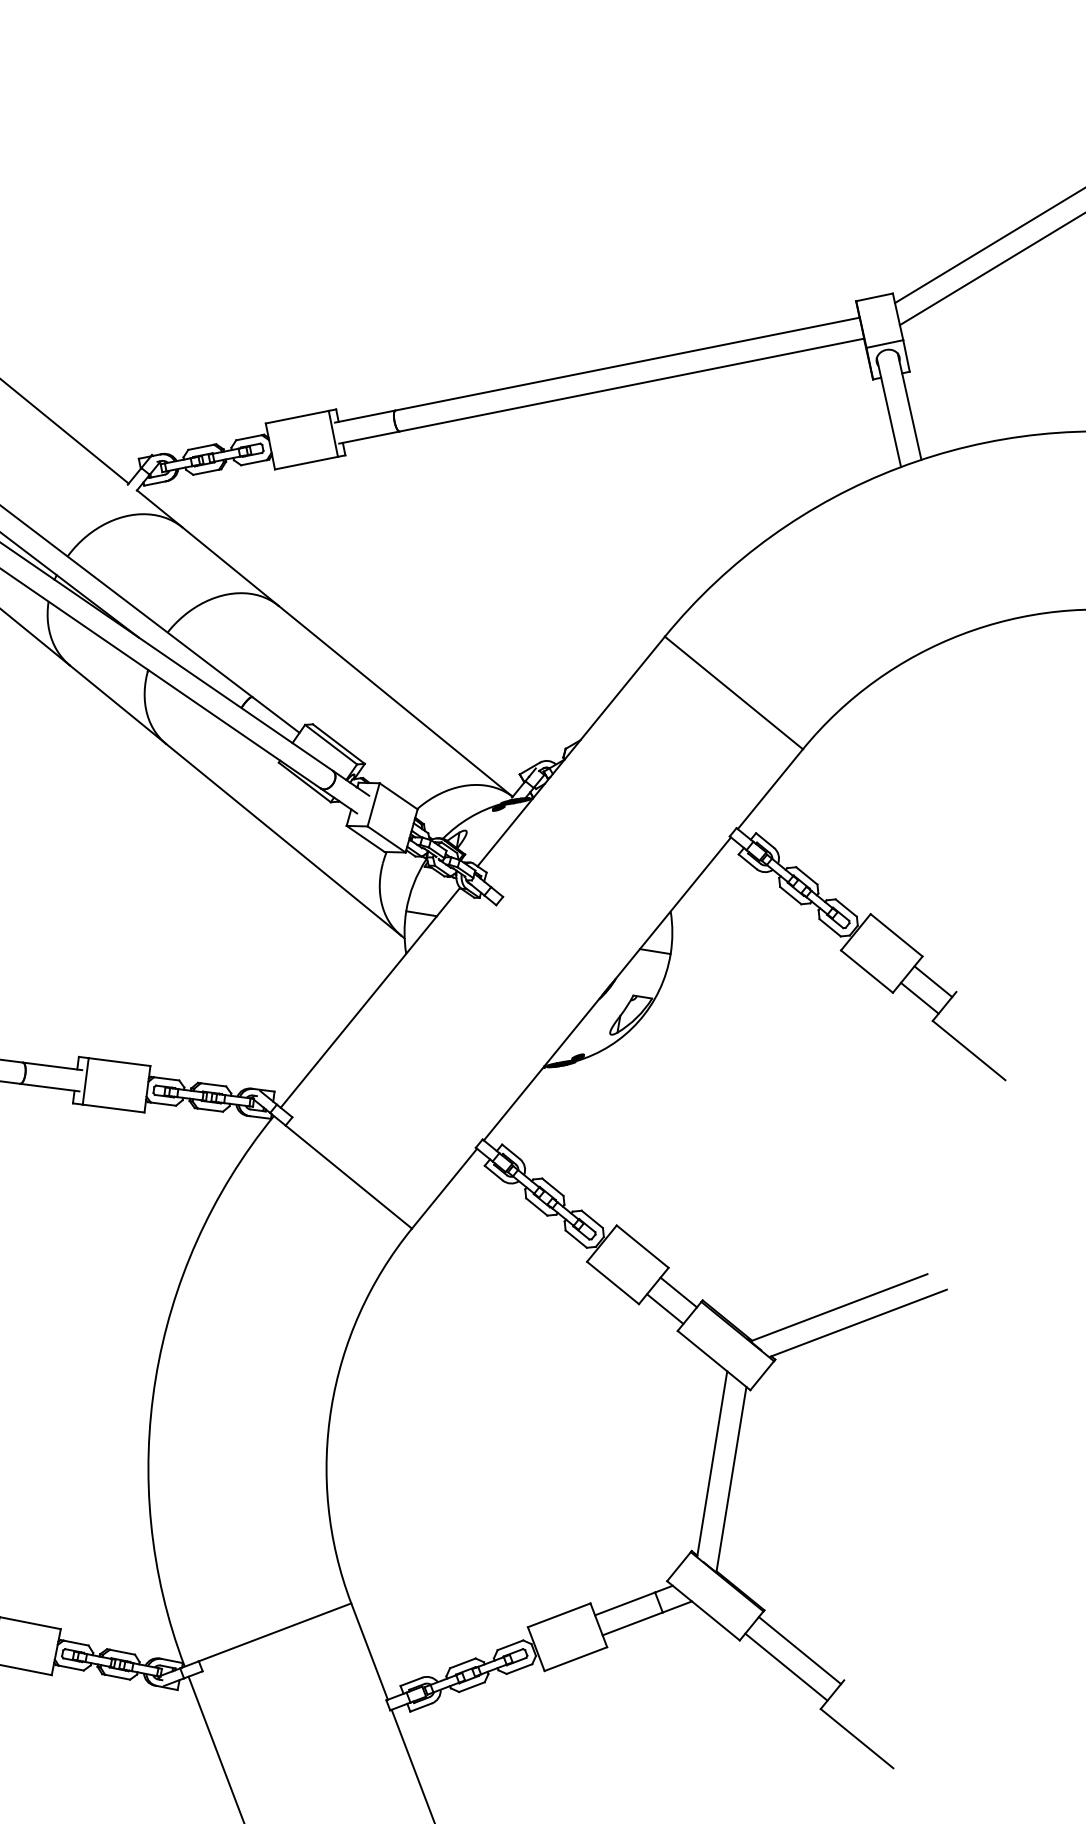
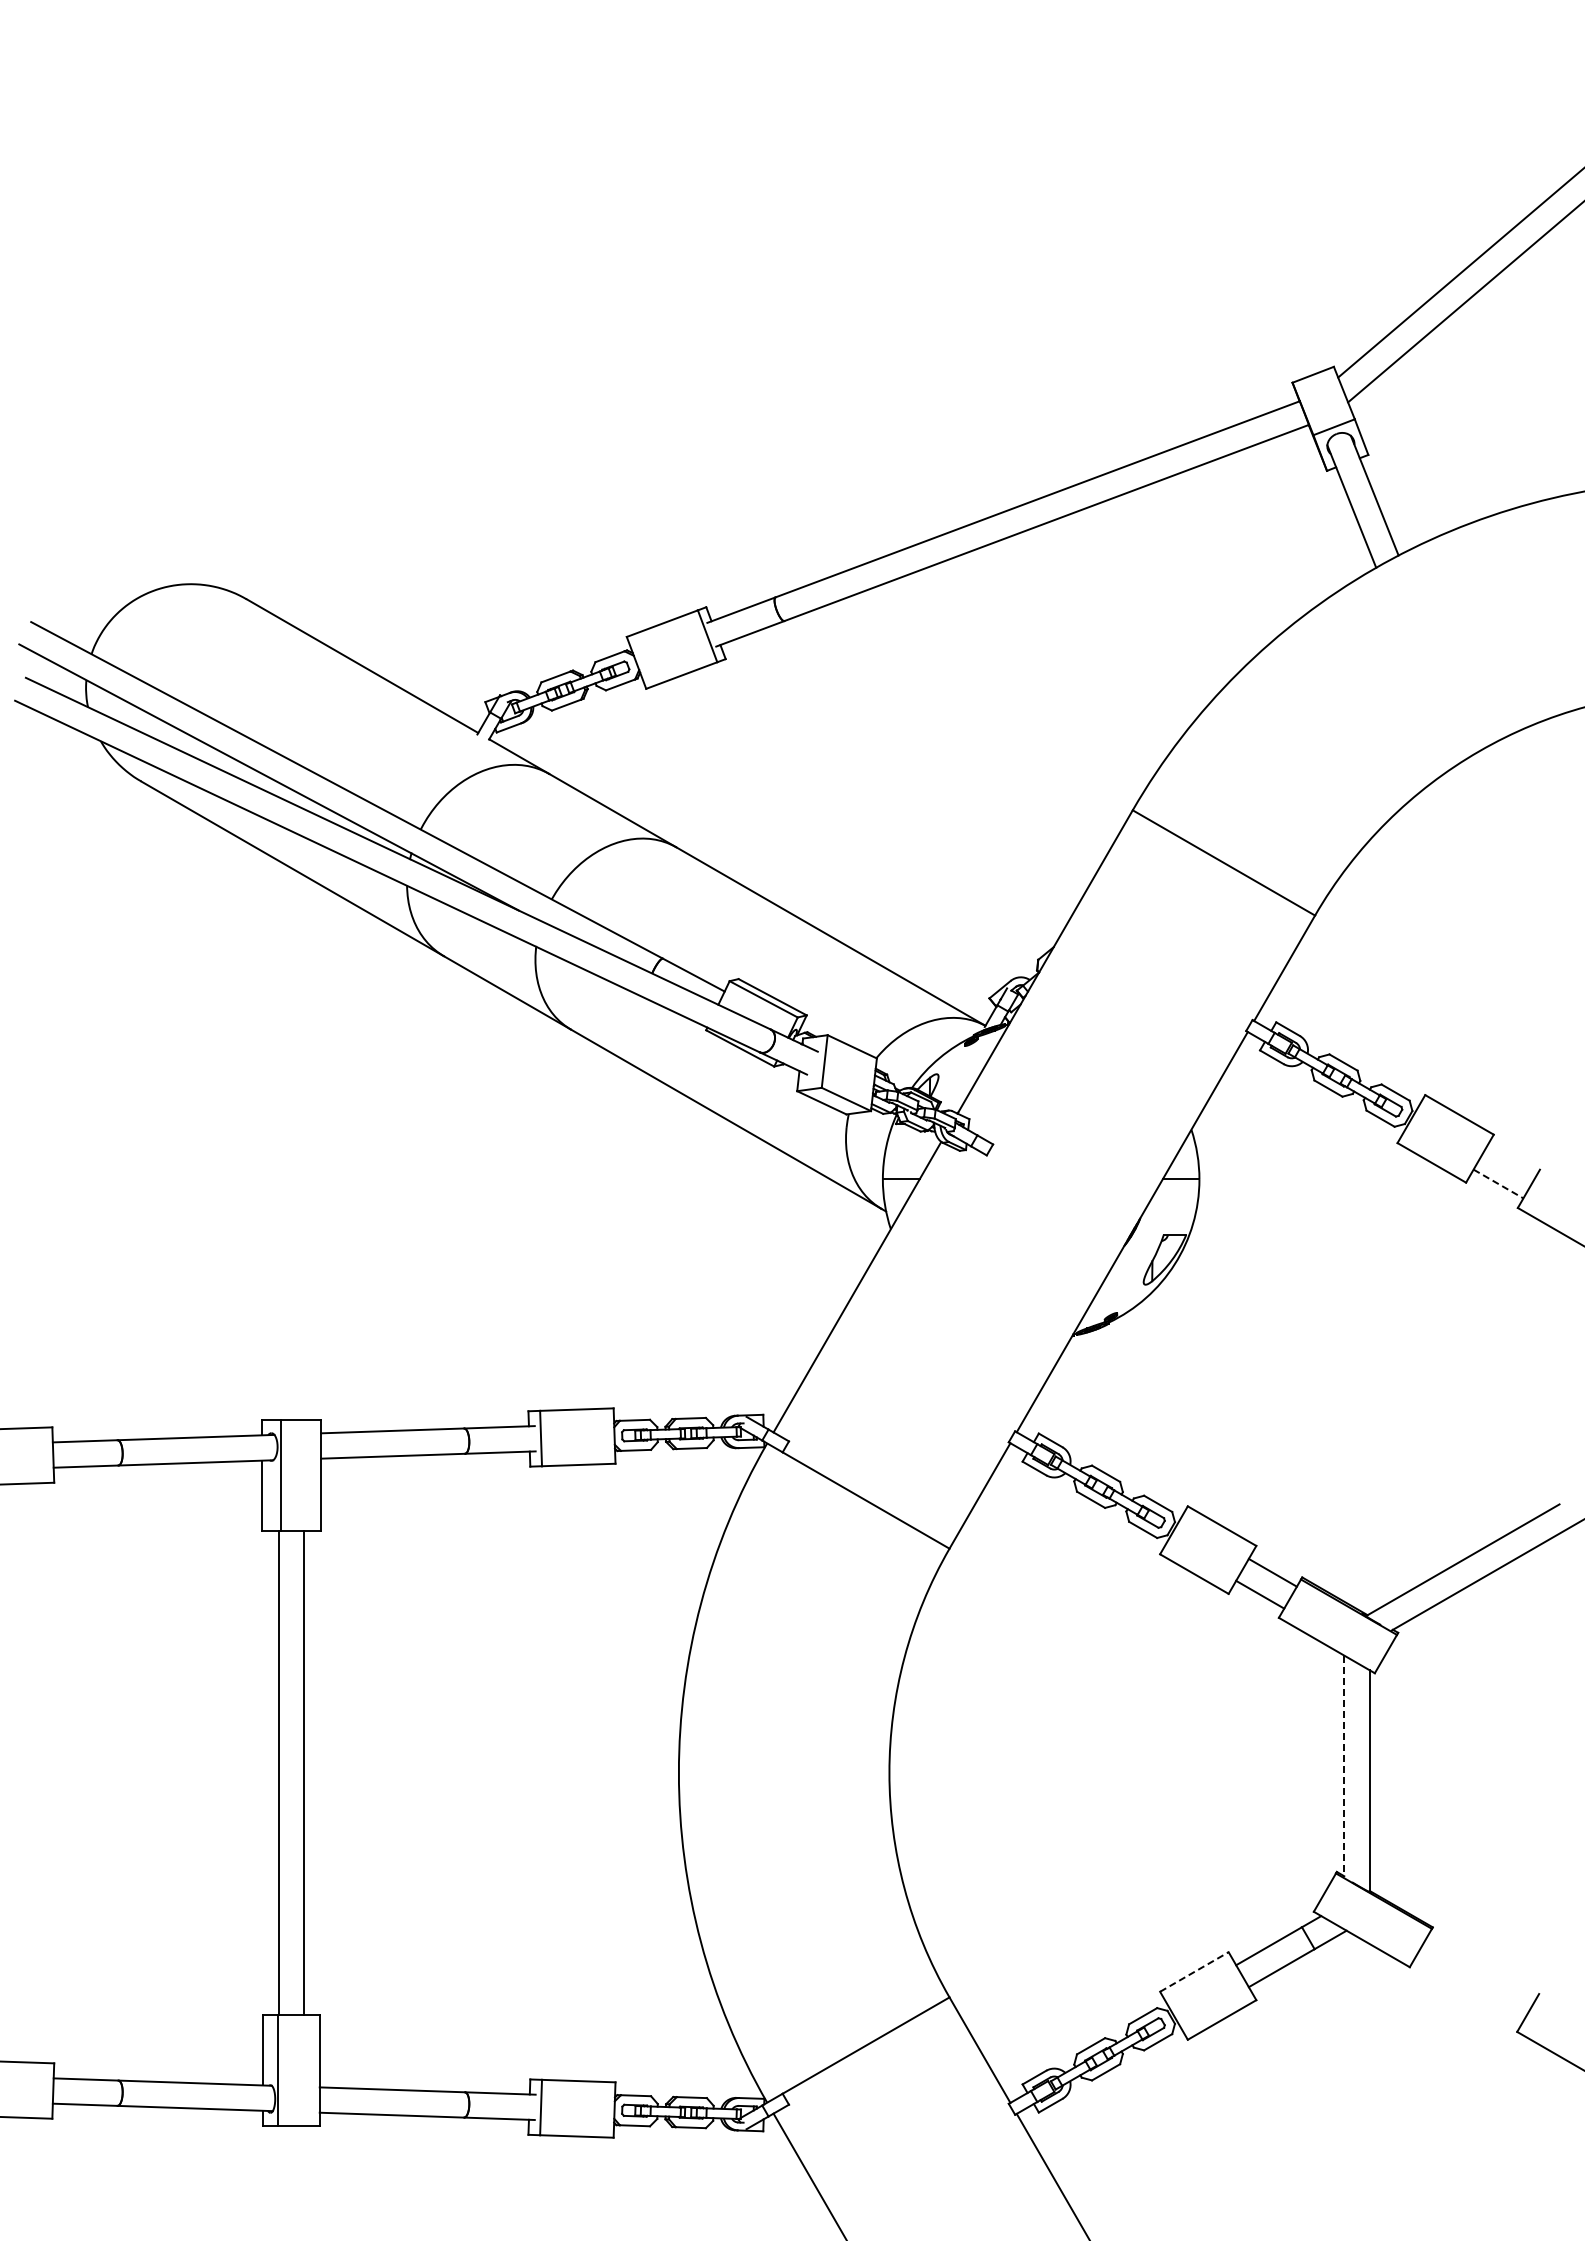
line: (933, 981) -> (1511, 1161), removed
line: (919, 998) -> (1498, 1184), solid -> dashed
line: (712, 1463) -> (1344, 1766), solid -> dashed
line: (559, 1615) -> (1194, 1972), solid -> dashed
line: (799, 1650) -> (1481, 1967), removed
line: (785, 1667) -> (1468, 1989), removed

